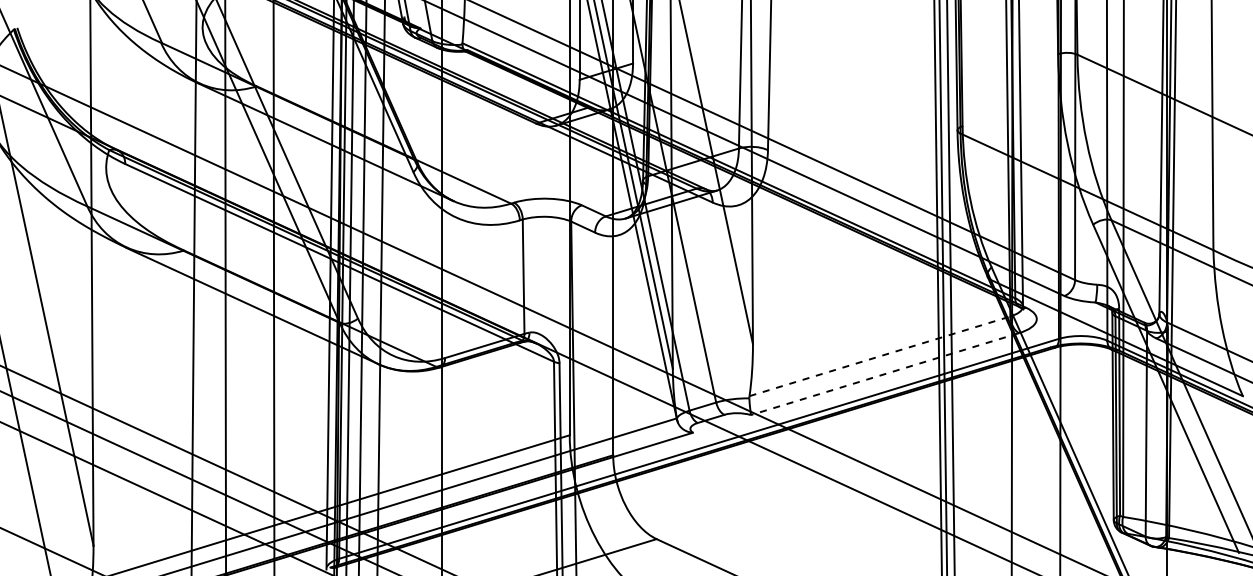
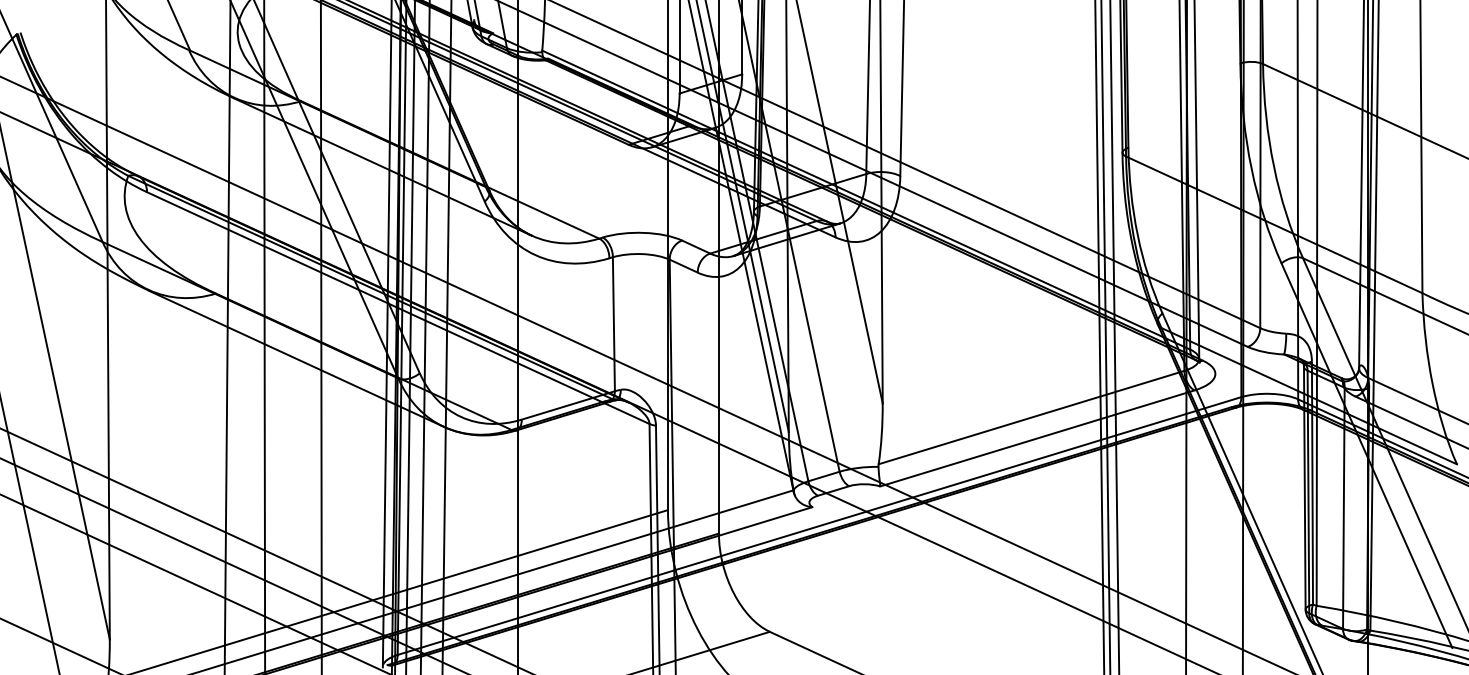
line: (880, 356) -> (1032, 417), dashed -> solid
line: (884, 374) -> (1036, 438), dashed -> solid

